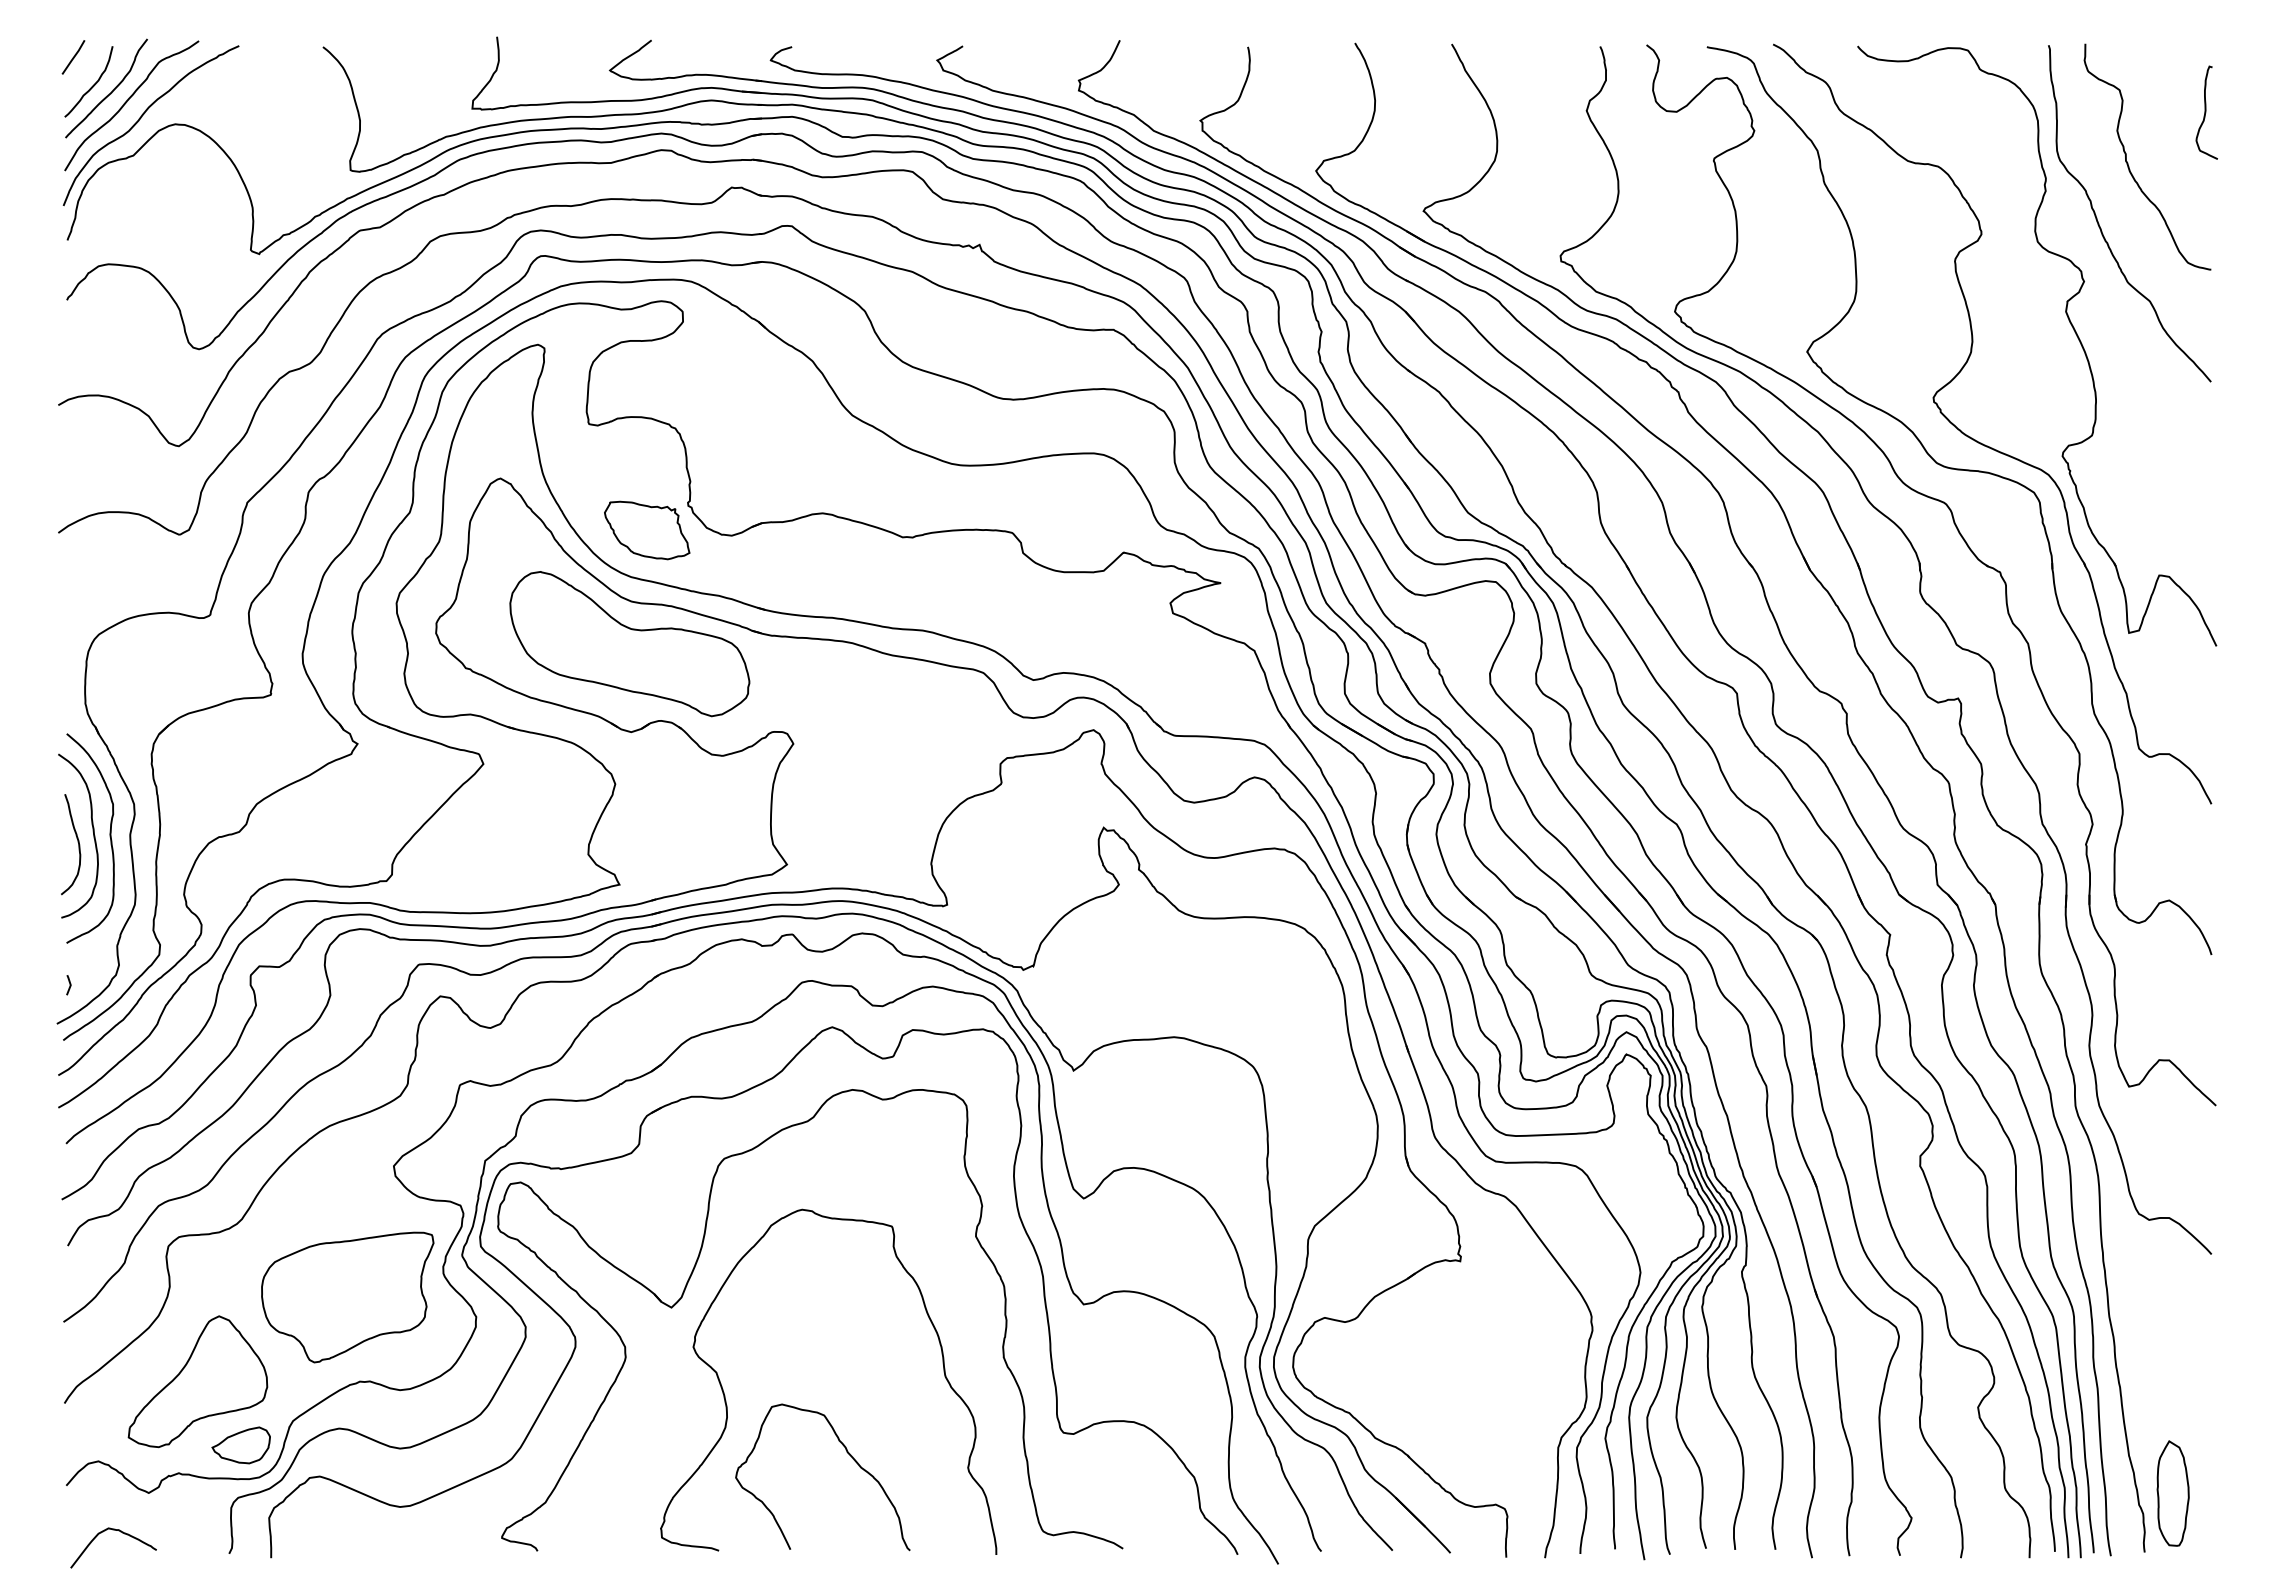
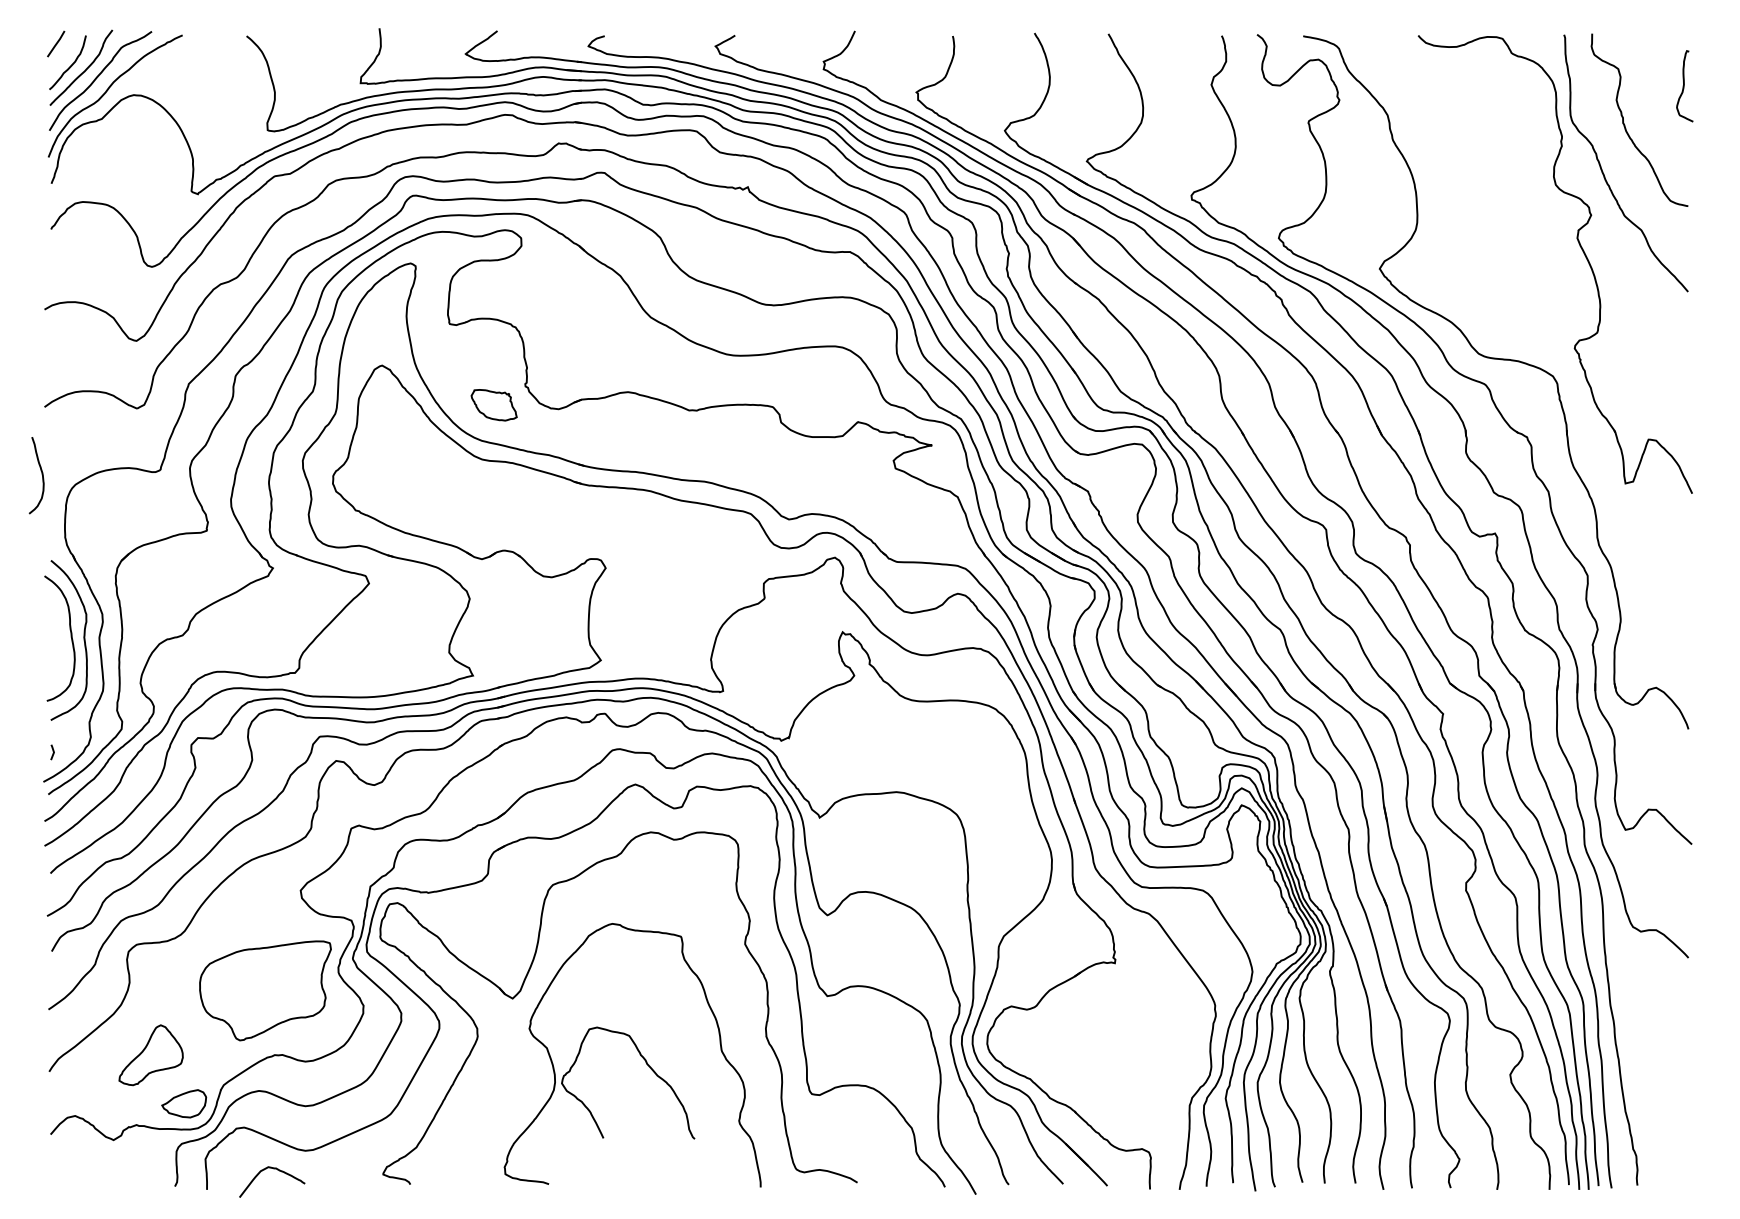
part: (1983, 443) -> (1514, 338), removed
part: (647, 530) -> (494, 405), size x0.7
part: (629, 644) -> (480, 492), removed
curve: (77, 842) -> (41, 473), moved
part: (197, 1381) -> (150, 1055), size x0.6
curve: (846, 1452) -> (646, 1064), moved
part: (2172, 1493) -> (1658, 1140), removed
curve: (120, 1532) -> (277, 1170), moved

